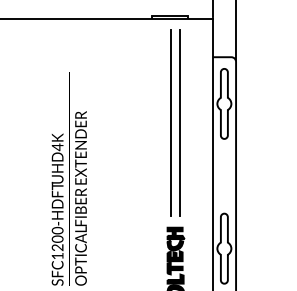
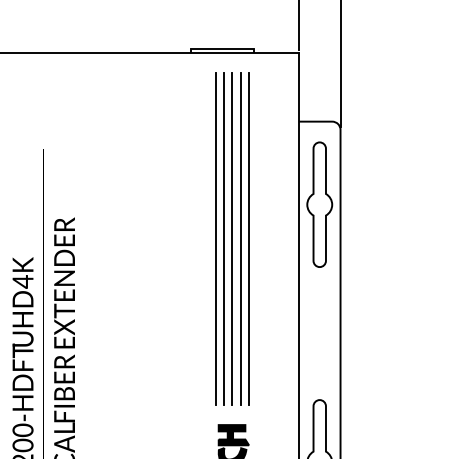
line: (166, 122) -> (216, 237), added
line: (175, 122) -> (232, 237), added
line: (184, 122) -> (248, 237), added

